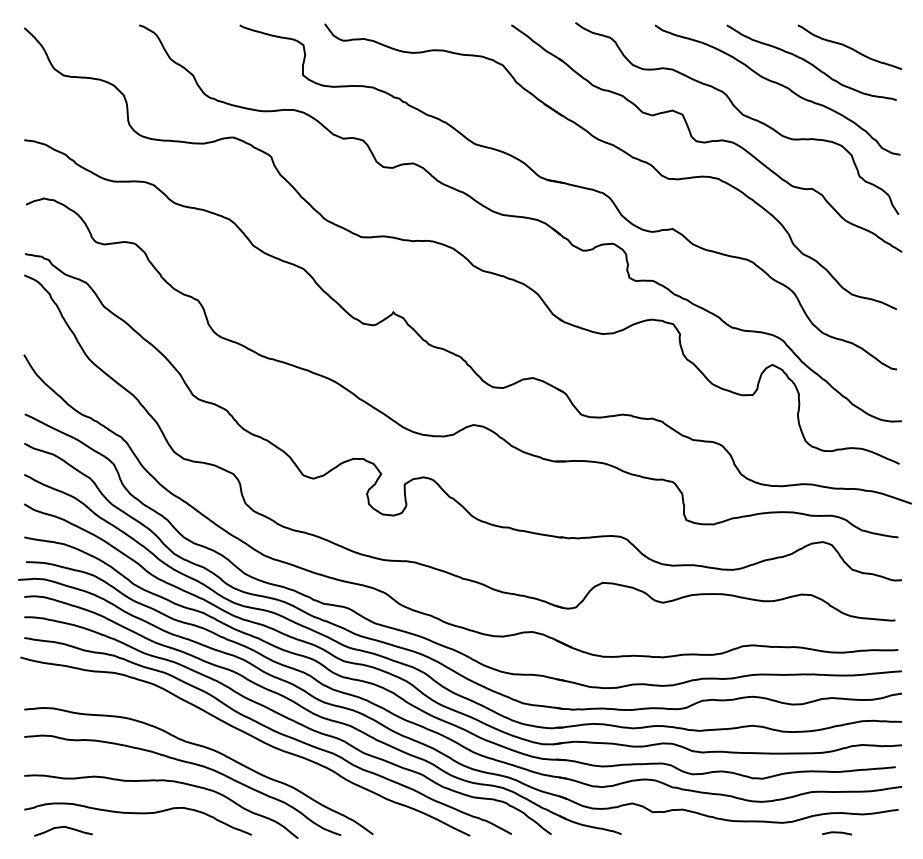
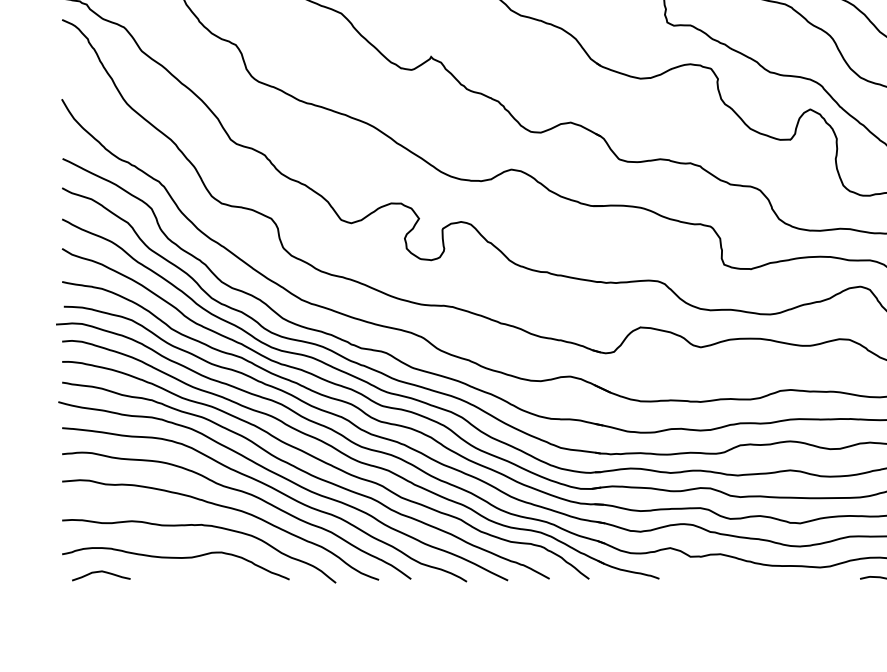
curve: (234, 744) -> (272, 489), added

